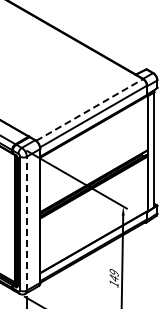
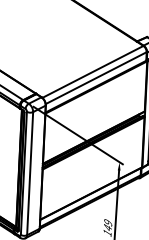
line: (89, 110) -> (92, 72), dashed -> solid
line: (26, 223) -> (29, 173), dashed -> solid

